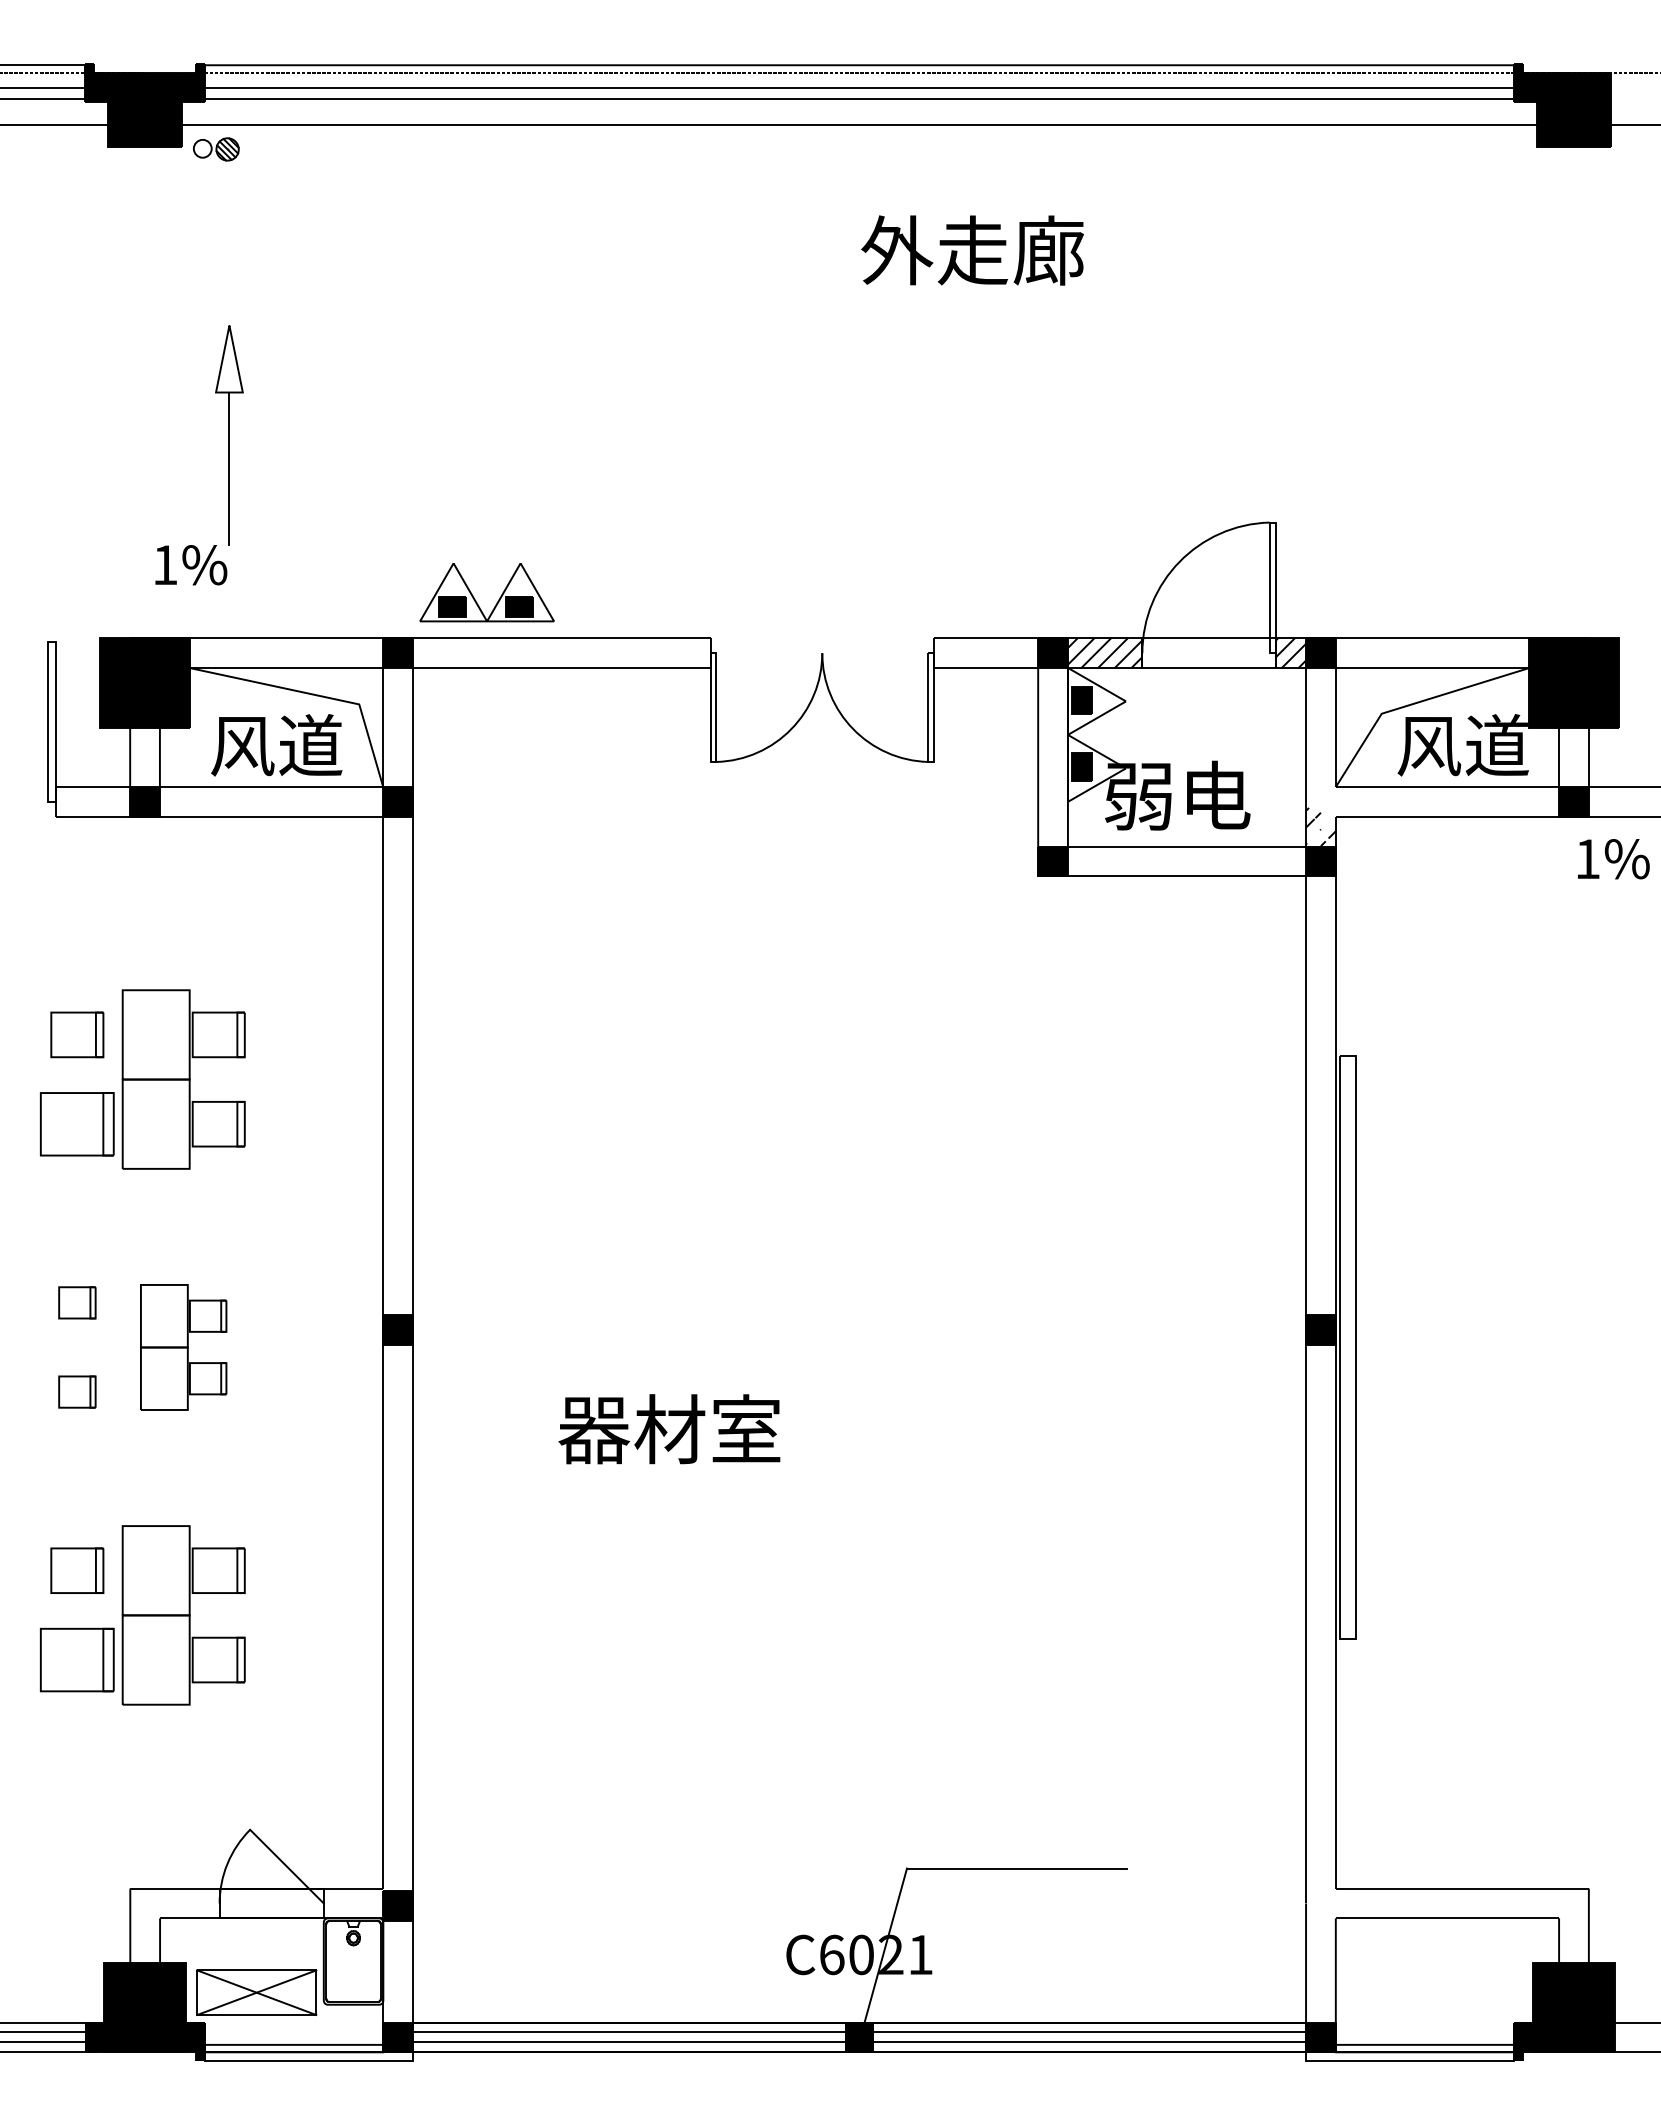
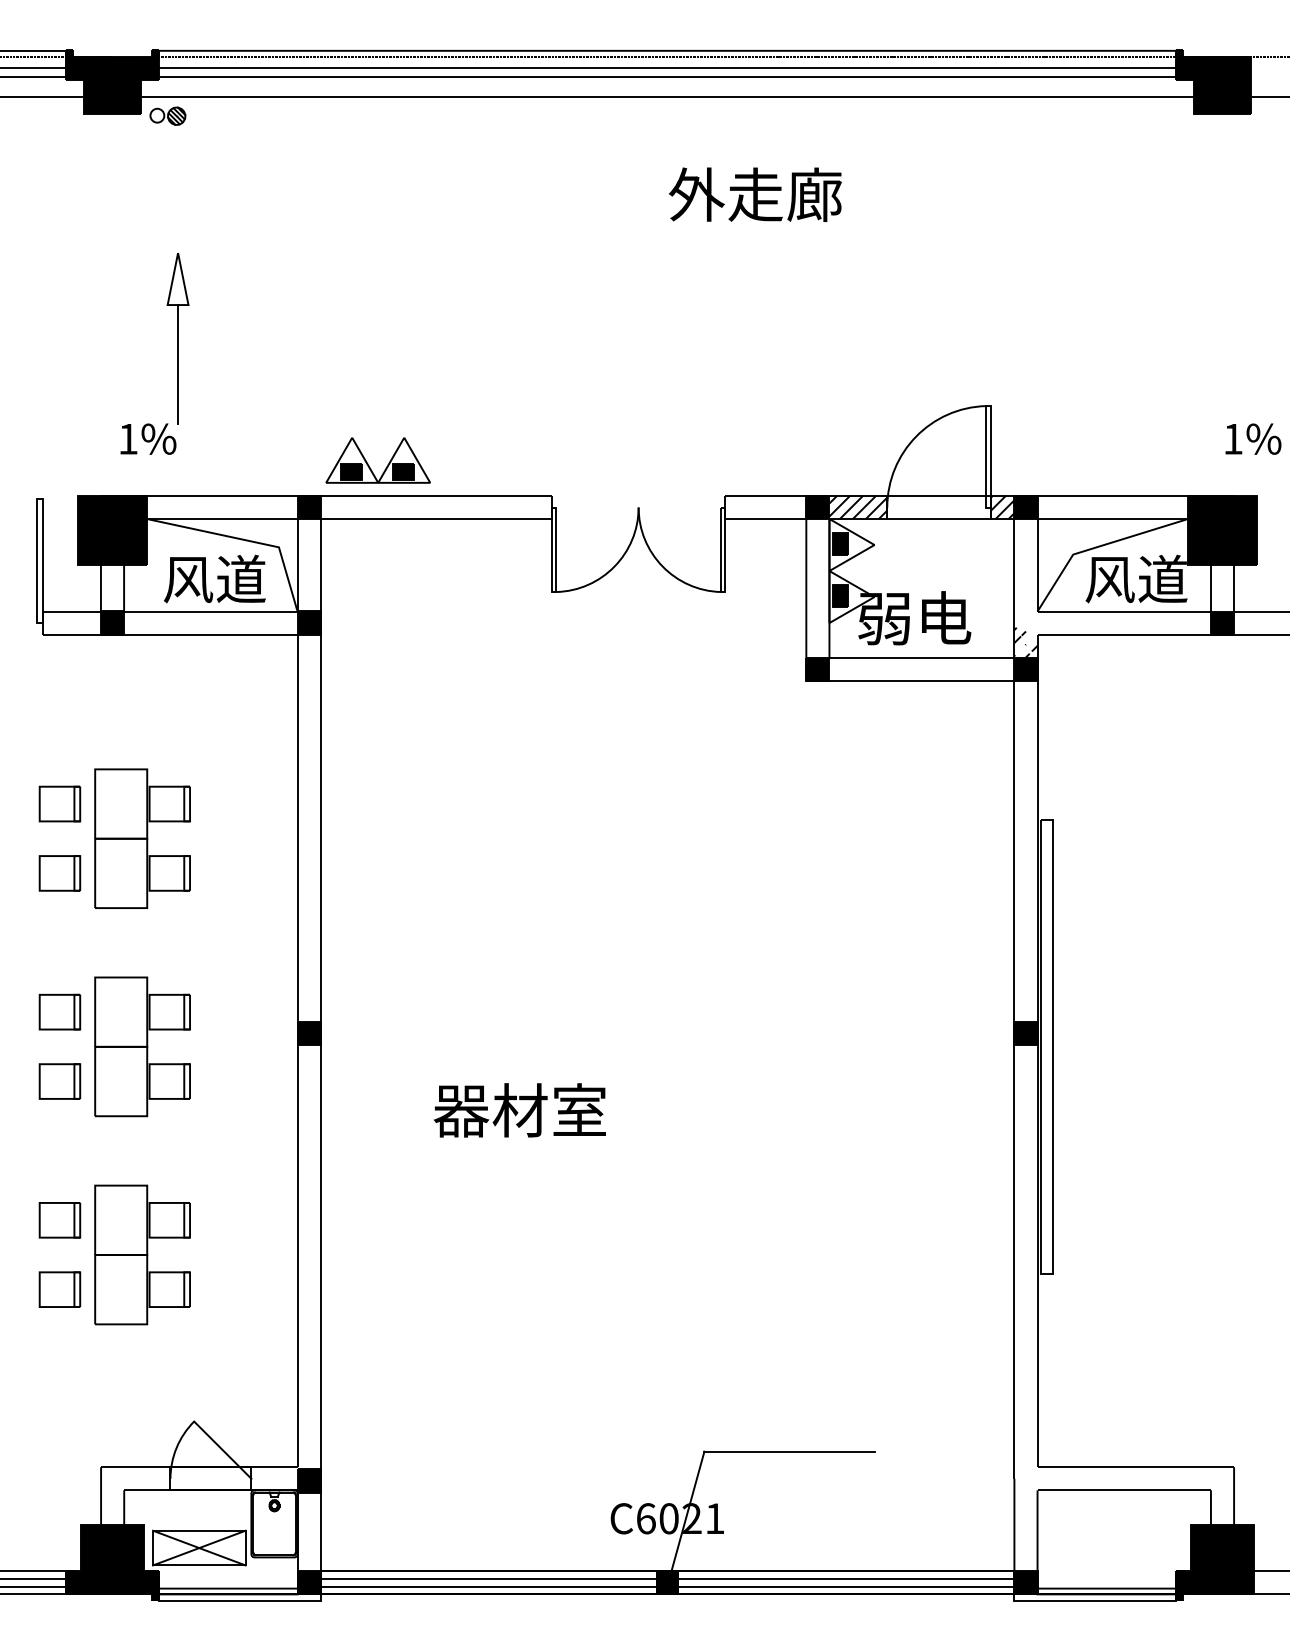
text: (1613, 859) -> (1253, 439), moved
part: (77, 1123) -> (60, 872), size x0.71
part: (77, 1302) -> (60, 1011), size x1.43
part: (183, 1347) -> (142, 1046), size x1.43
part: (77, 1391) -> (60, 1081), size x1.43
part: (77, 1659) -> (60, 1289), size x0.71

